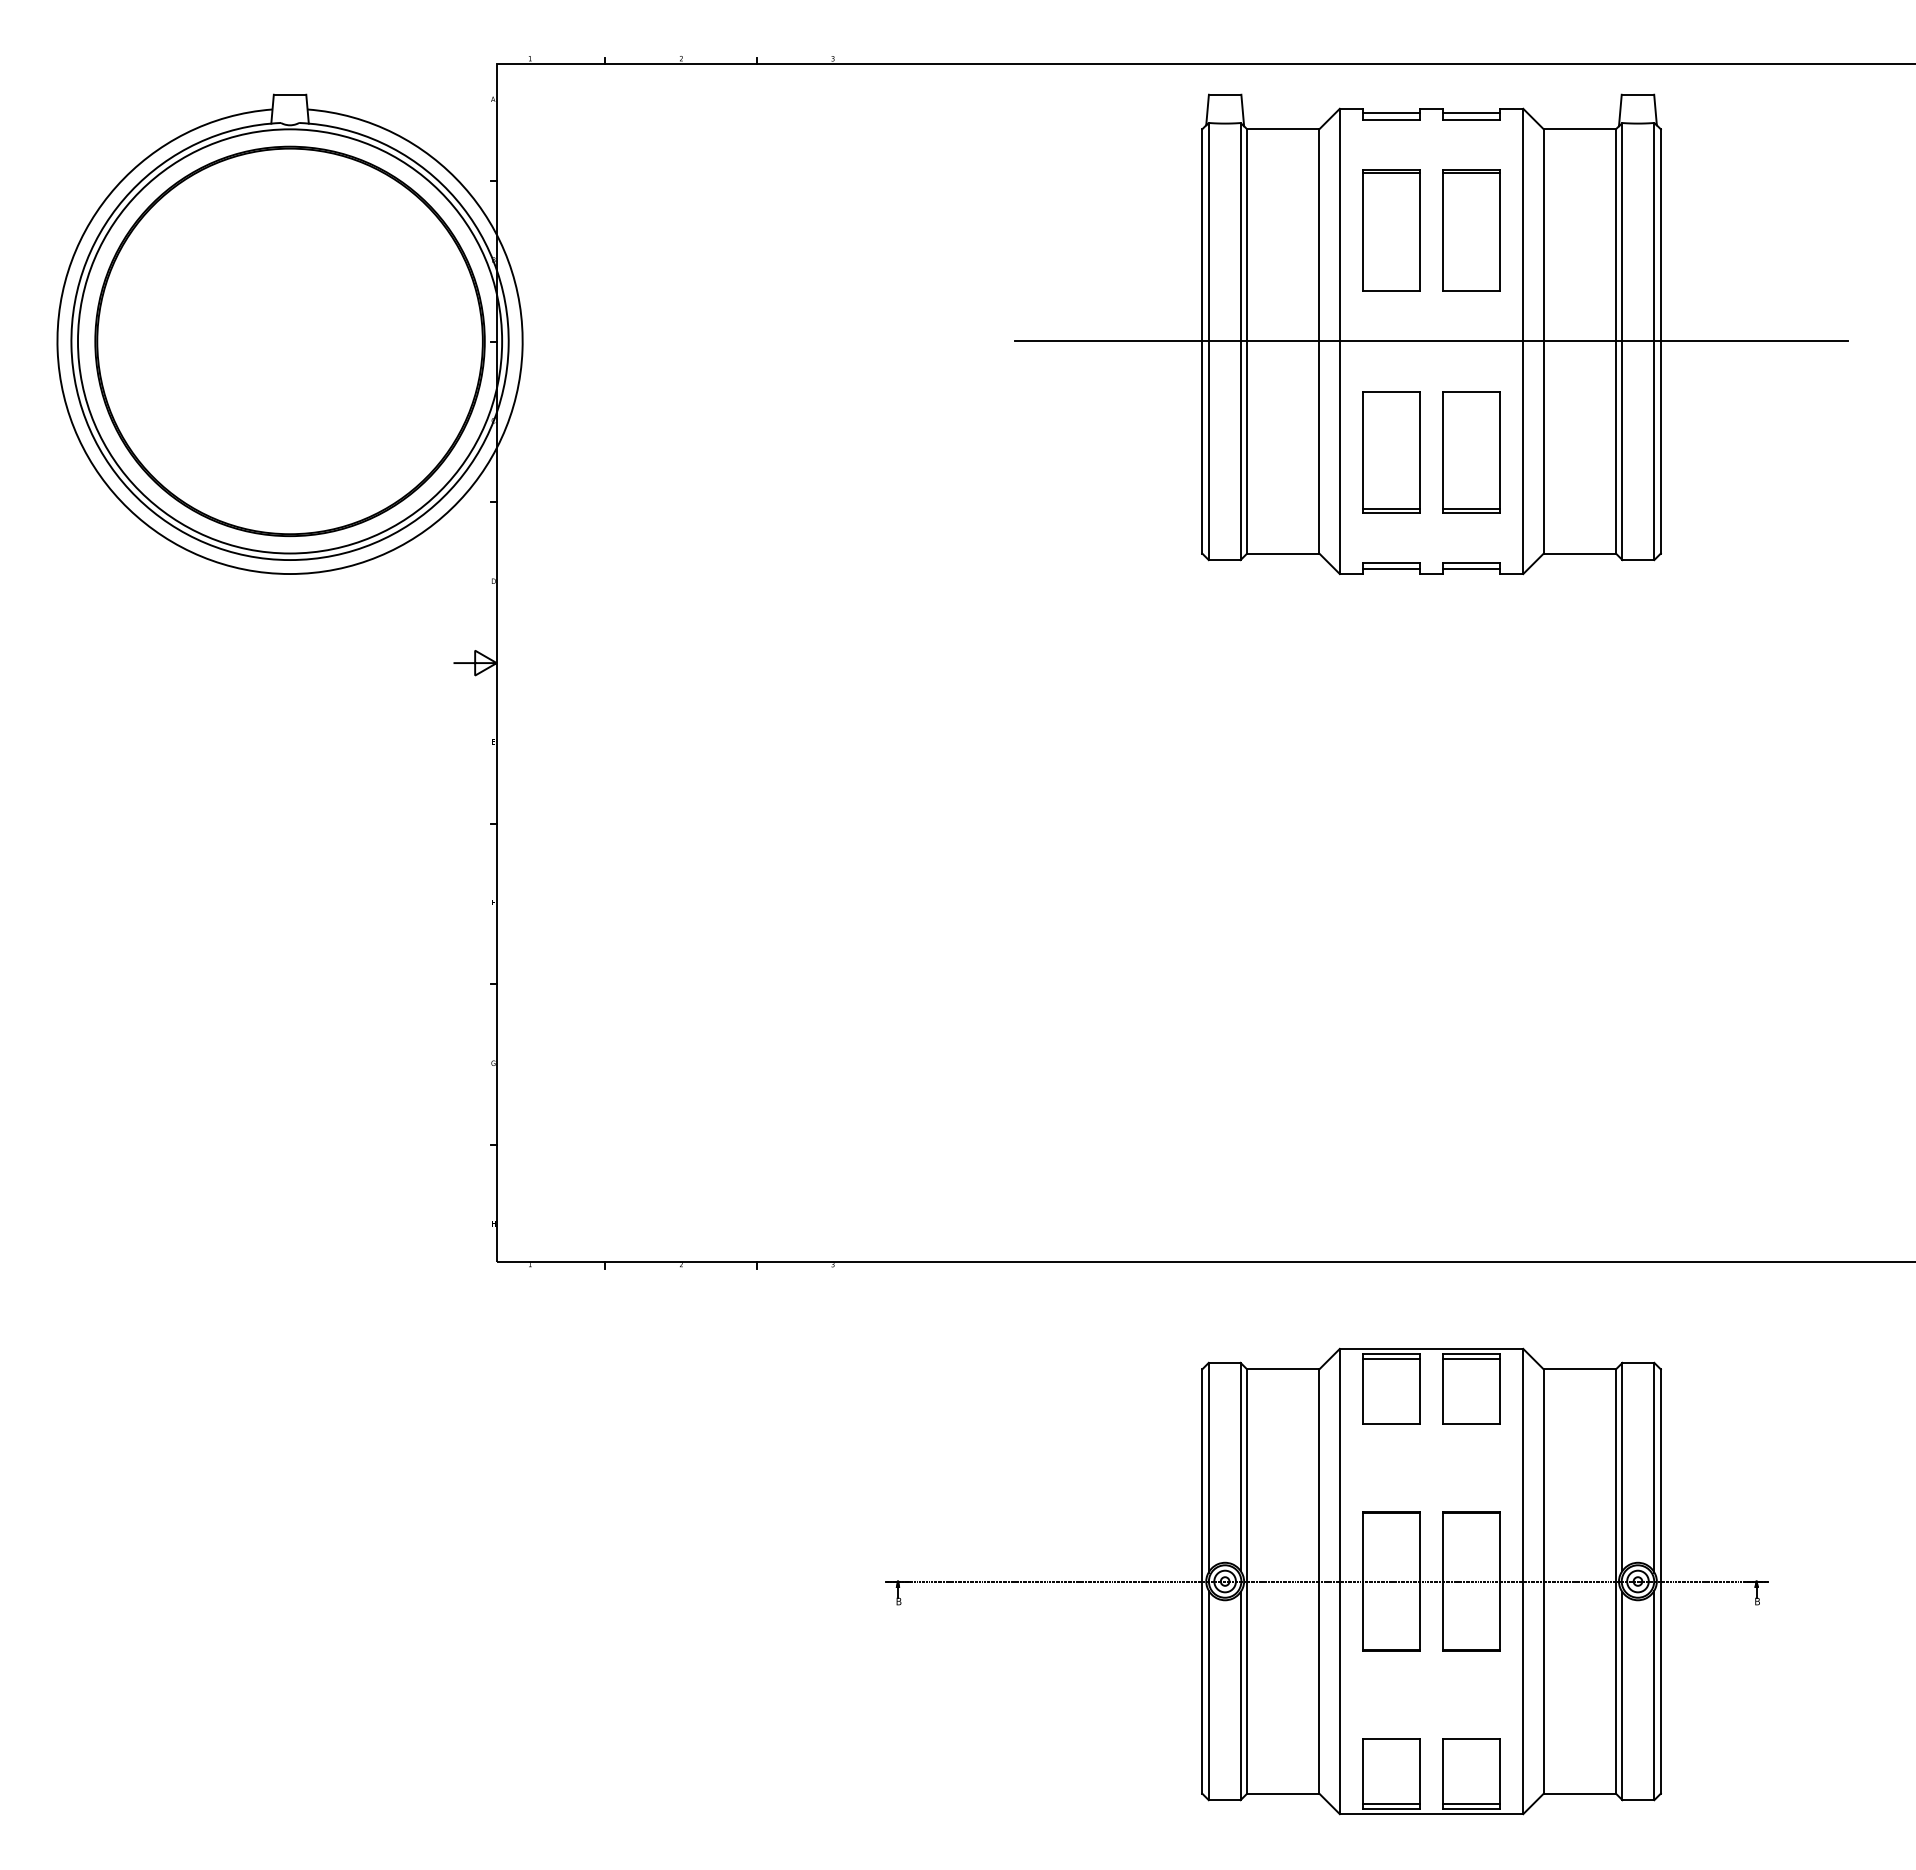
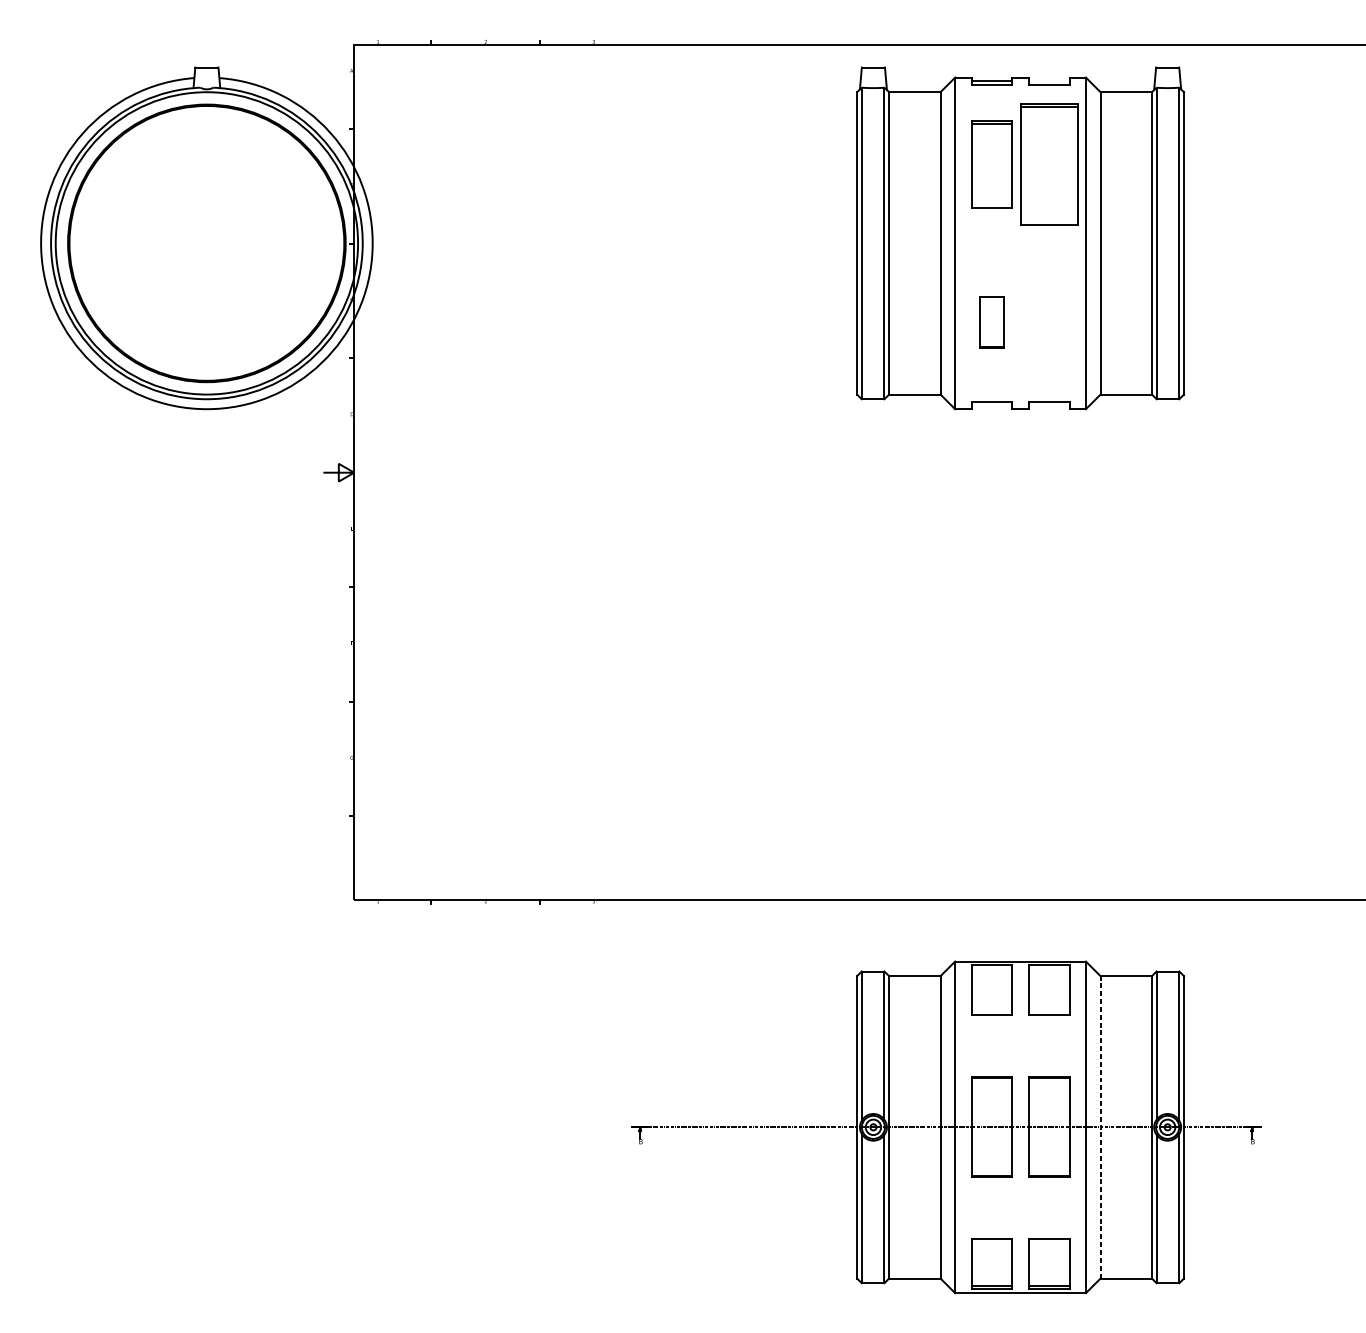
line: (1471, 113) -> (1049, 80), removed
part: (1471, 230) -> (1049, 164), size x1.4
line: (1431, 341) -> (1020, 243), removed
part: (1391, 452) -> (991, 322), size x0.6
part: (1471, 452) -> (1049, 322), removed
line: (1391, 569) -> (991, 405), removed
line: (1471, 569) -> (1049, 405), removed
line: (1391, 1358) -> (991, 968), removed
line: (1471, 1358) -> (1049, 968), removed
line: (1543, 1581) -> (1100, 1127), solid -> dashed

